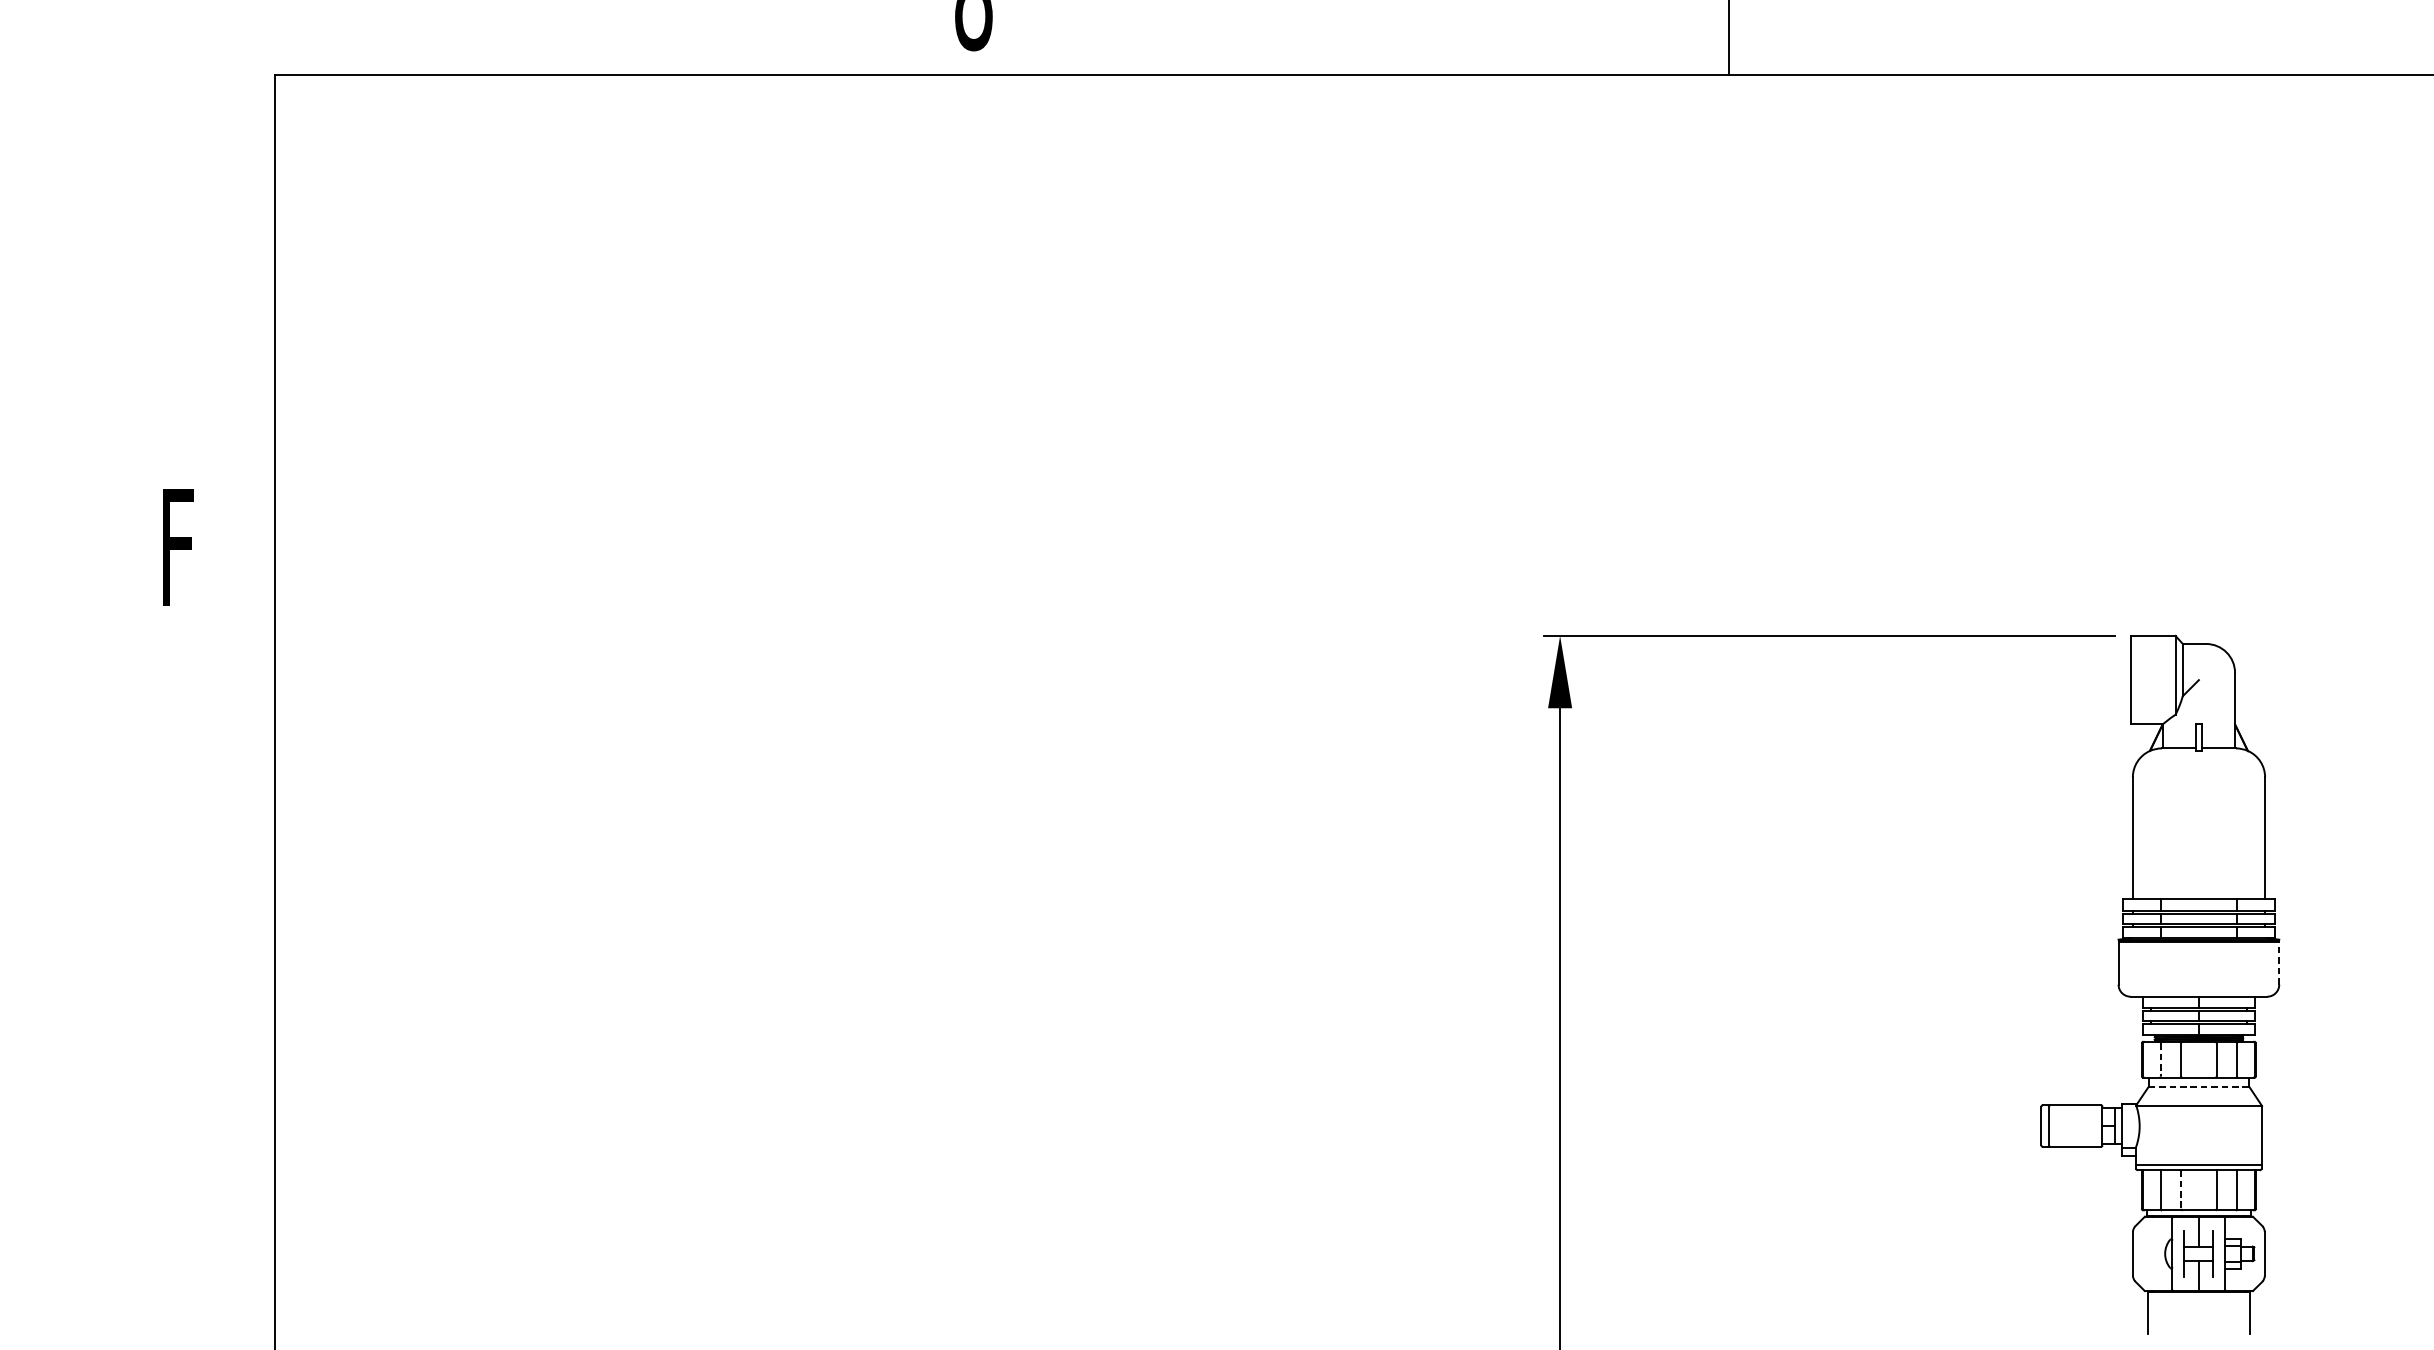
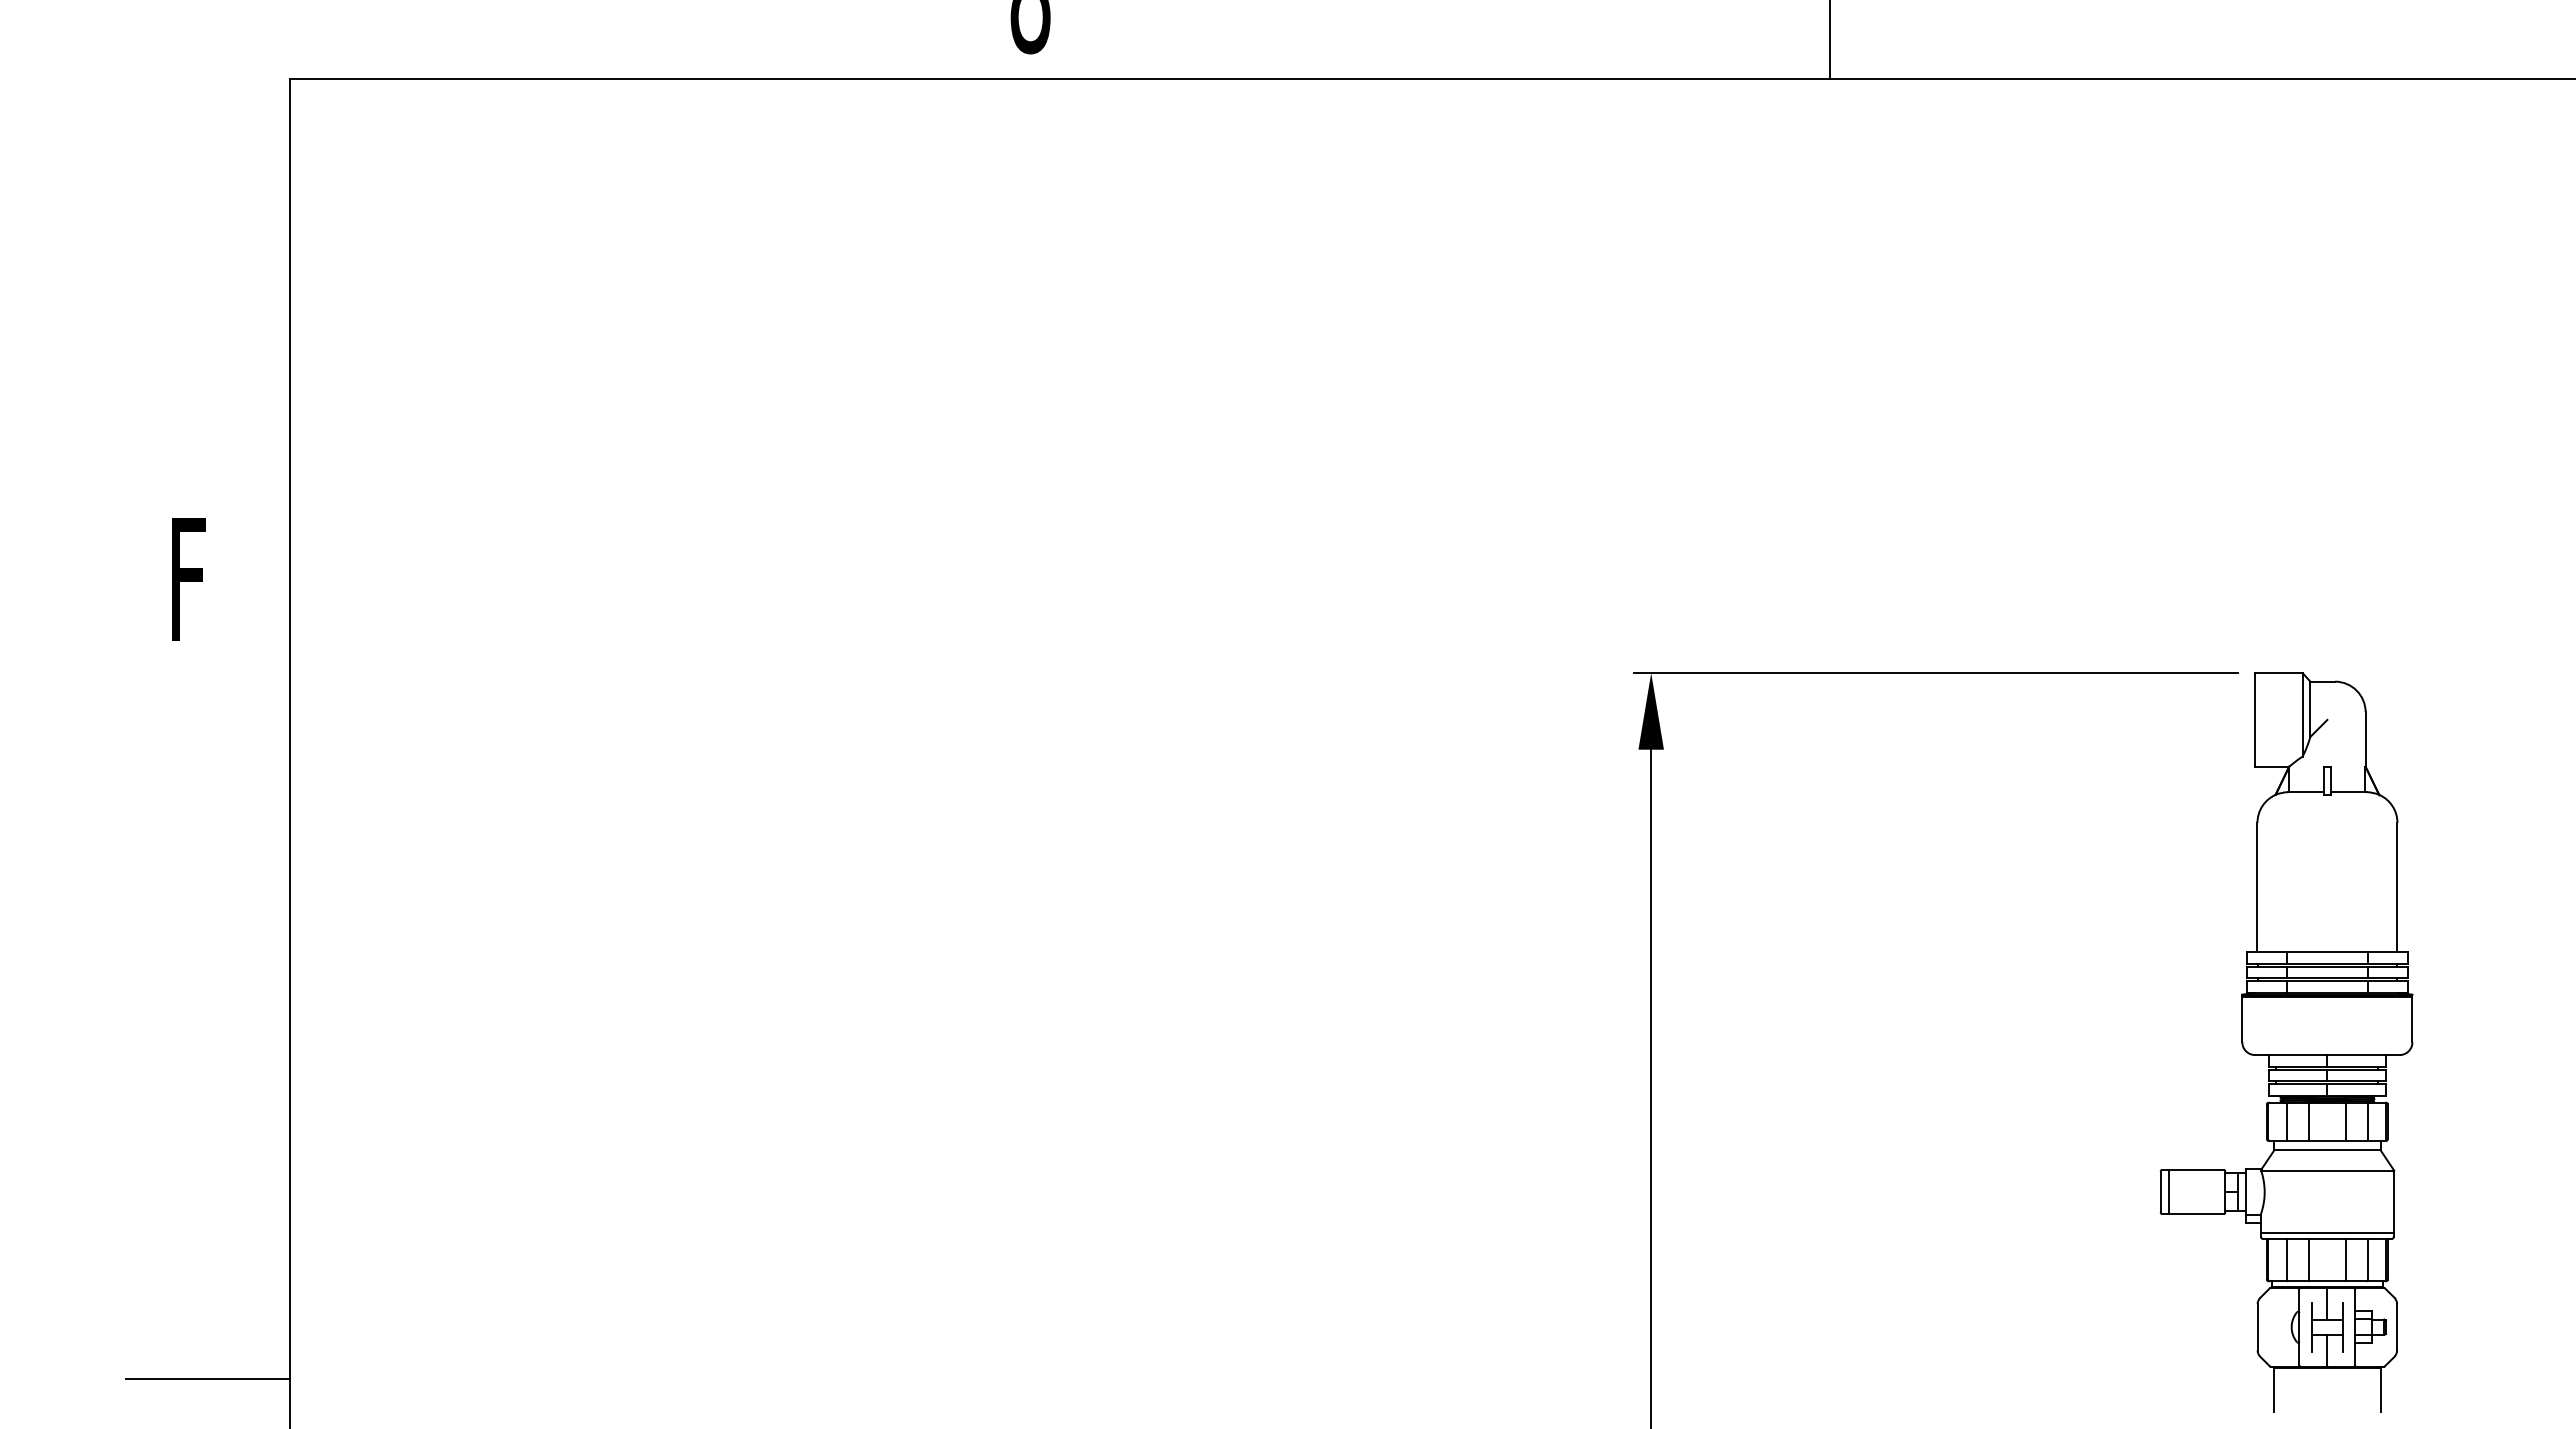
line: (2279, 963) -> (2412, 1019), dashed -> solid
line: (2160, 1060) -> (2286, 1122), dashed -> solid
line: (2199, 1086) -> (2327, 1150), dashed -> solid
line: (2181, 1189) -> (2308, 1259), dashed -> solid
line: (197, 1302) -> (208, 1378), added

